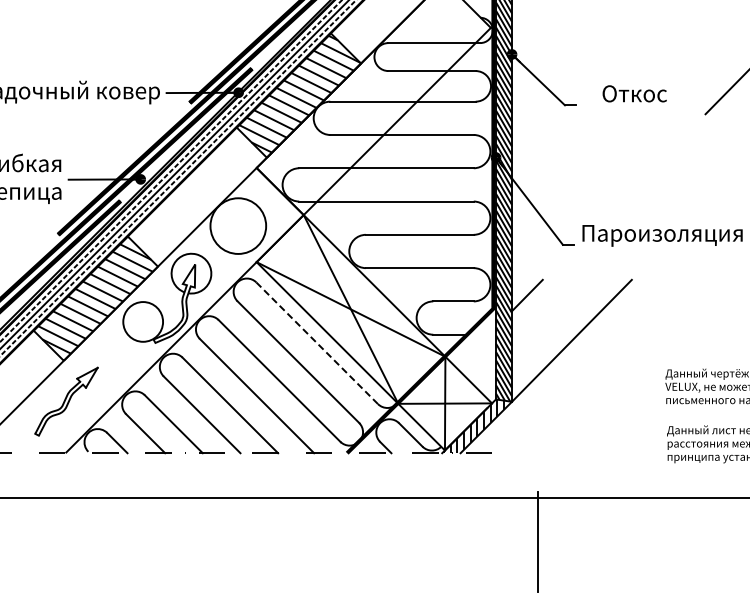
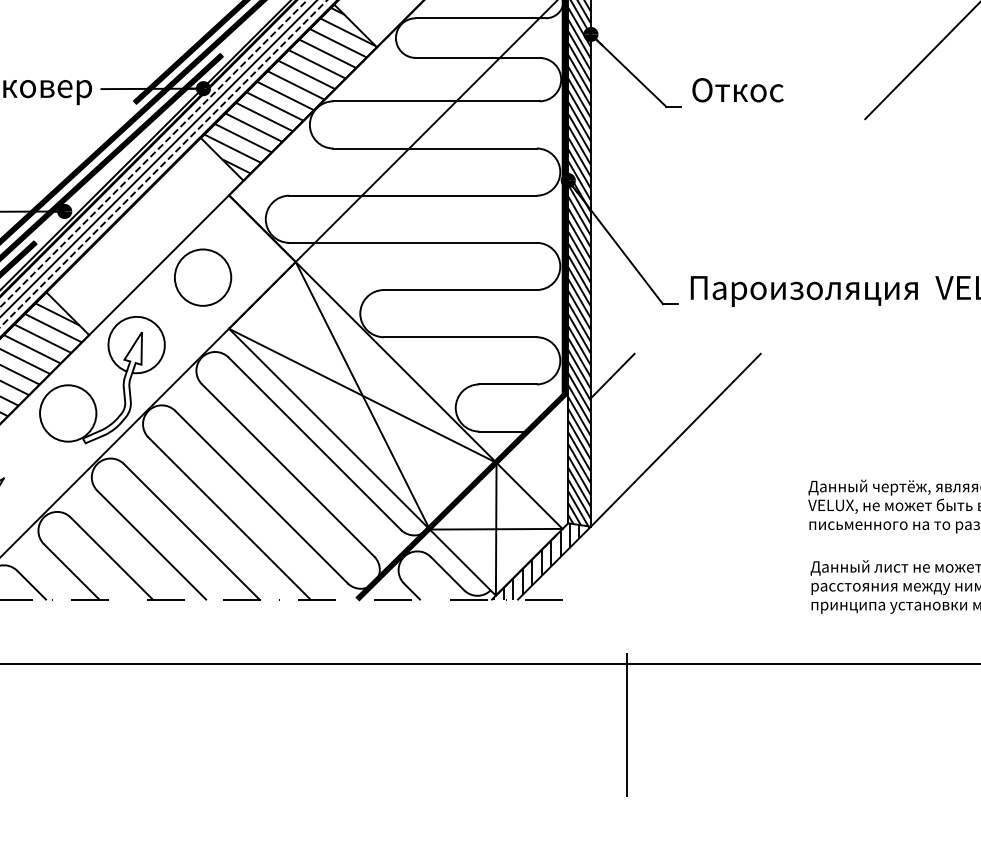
text: (634, 93) -> (737, 89), moved
circle: (238, 226) -> (203, 278), size x0.71
line: (317, 343) -> (315, 444), dashed -> solid

